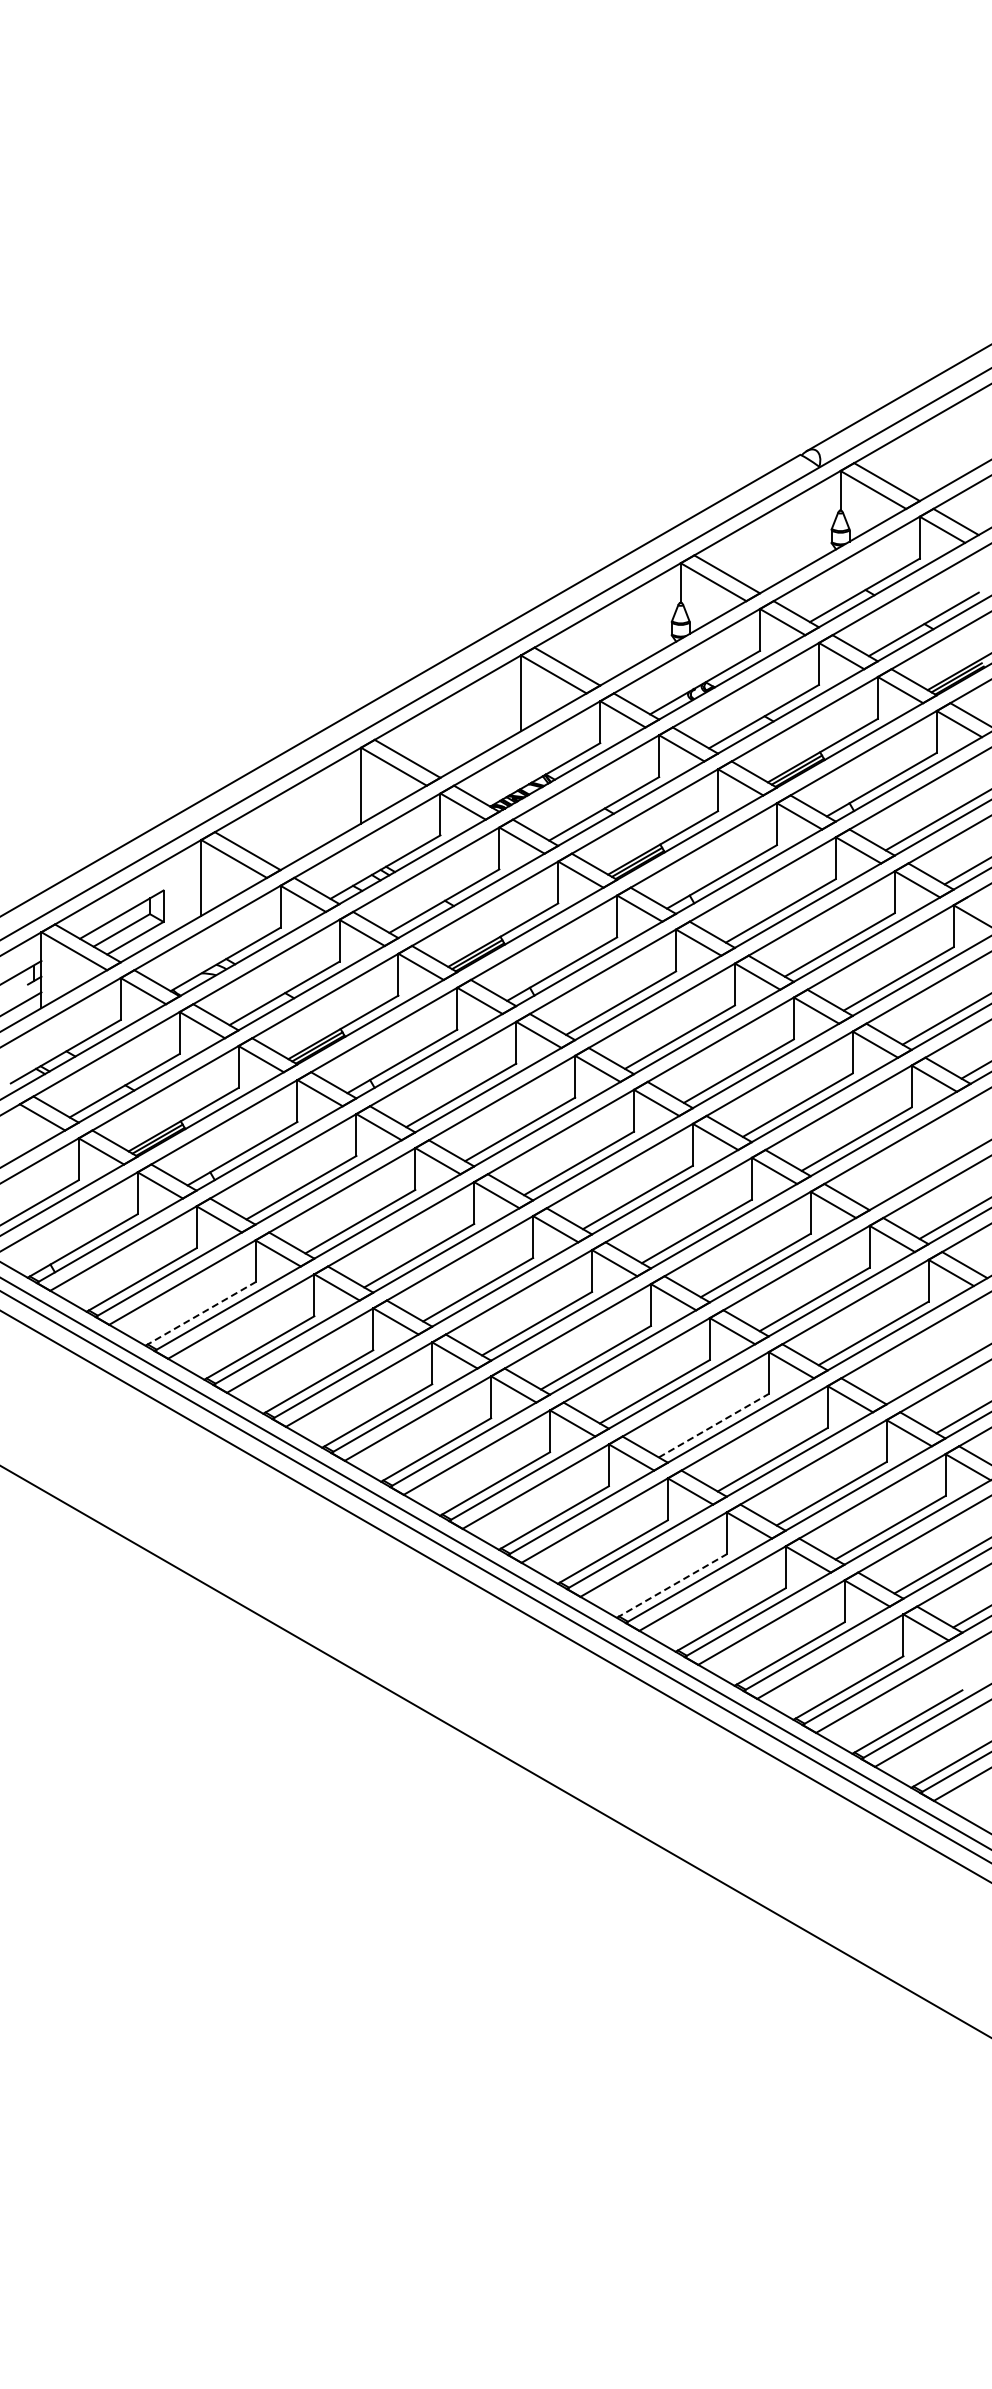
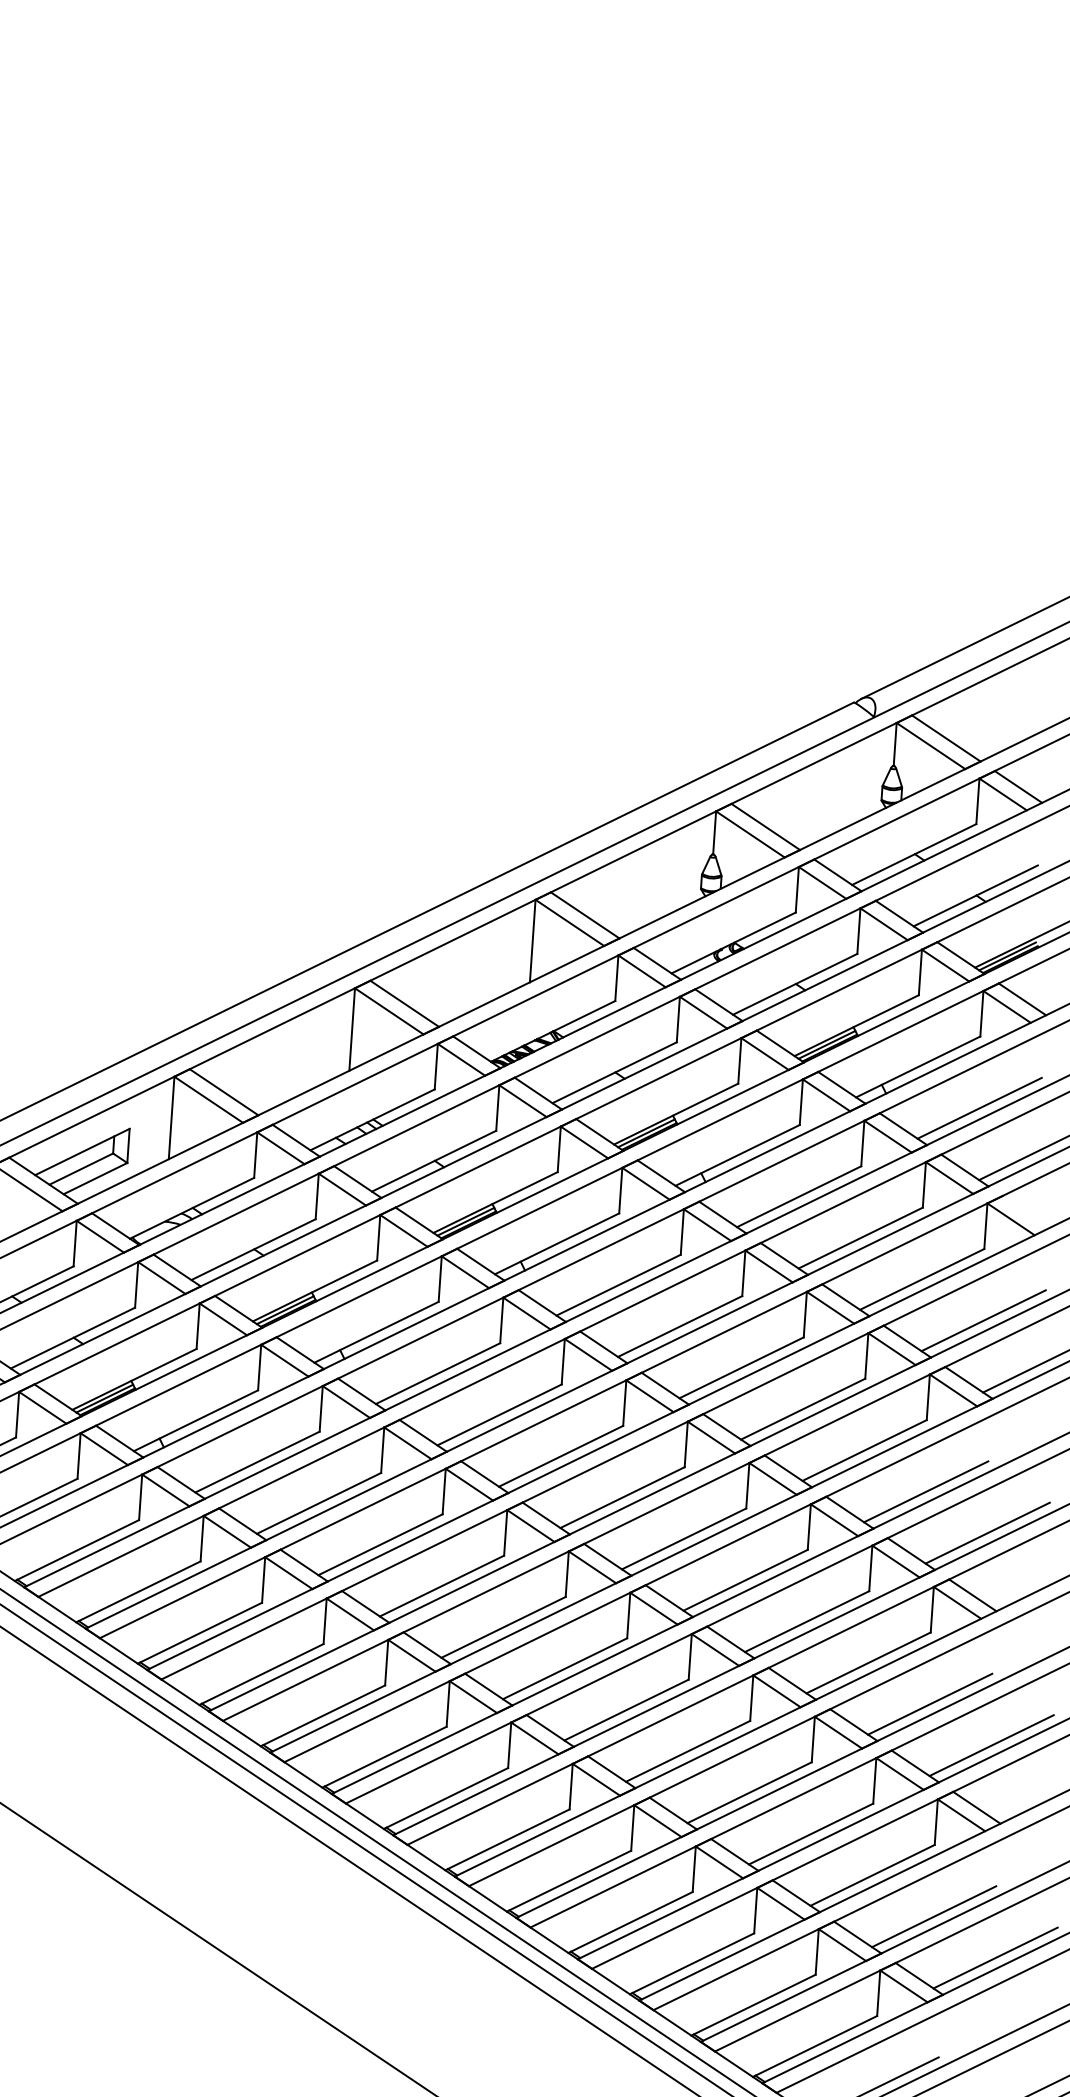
line: (915, 1172) -> (926, 1491), added
line: (200, 1313) -> (138, 1591), dashed -> solid
line: (932, 1367) -> (930, 1704), added
line: (714, 1425) -> (688, 1751), dashed -> solid
line: (671, 1586) -> (630, 1922), dashed -> solid

